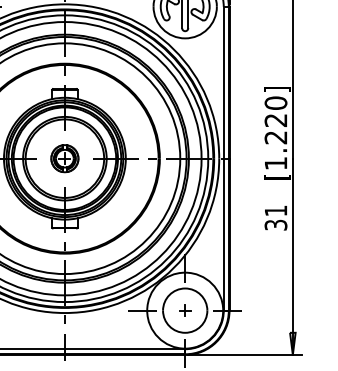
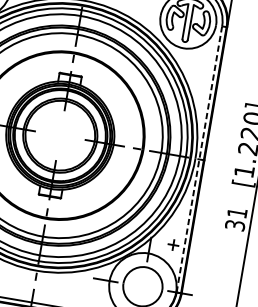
part: (64, 158) -> (59, 135), removed
line: (223, 158) -> (199, 159), solid -> dashed
part: (185, 310) -> (173, 244), moved

